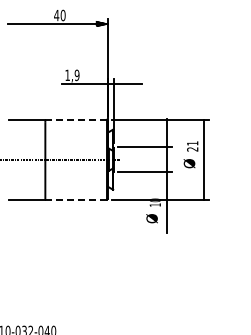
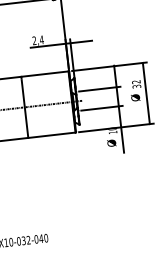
text: (72, 75) -> (38, 40), 1,9 -> 2,4
line: (76, 119) -> (45, 73), dashed -> solid
text: (192, 146) -> (136, 84), 21 -> 32
line: (76, 199) -> (52, 135), dashed -> solid

